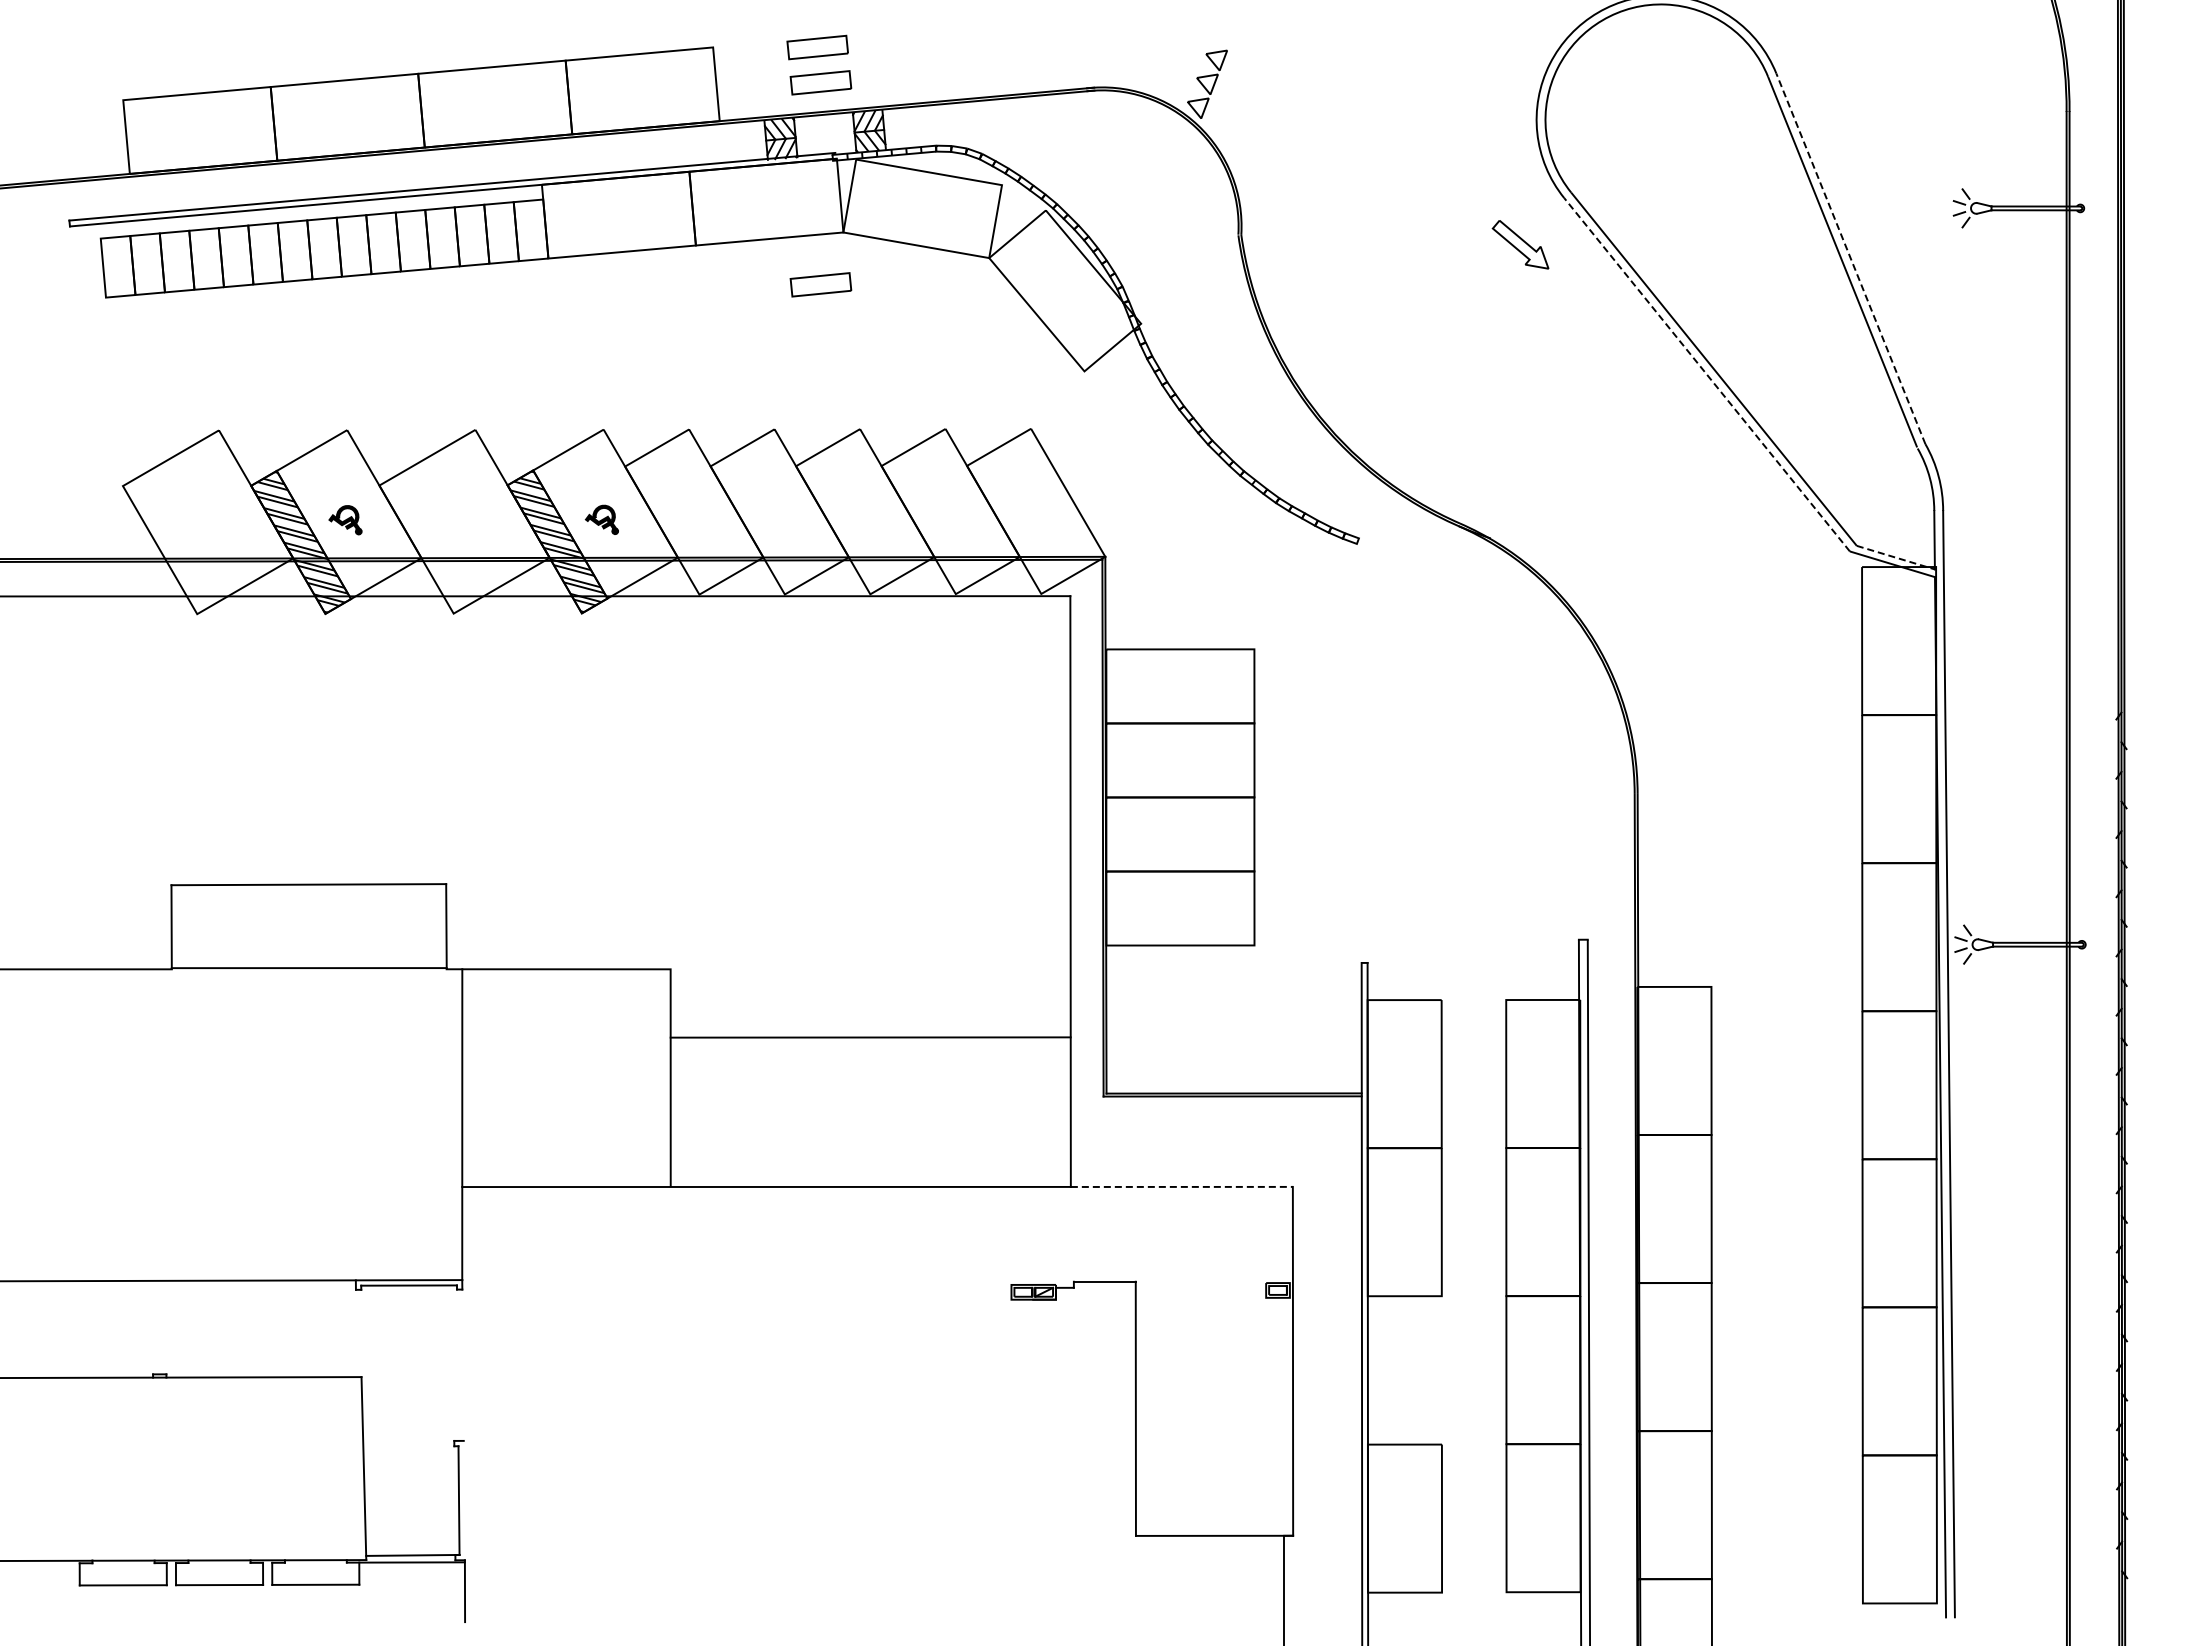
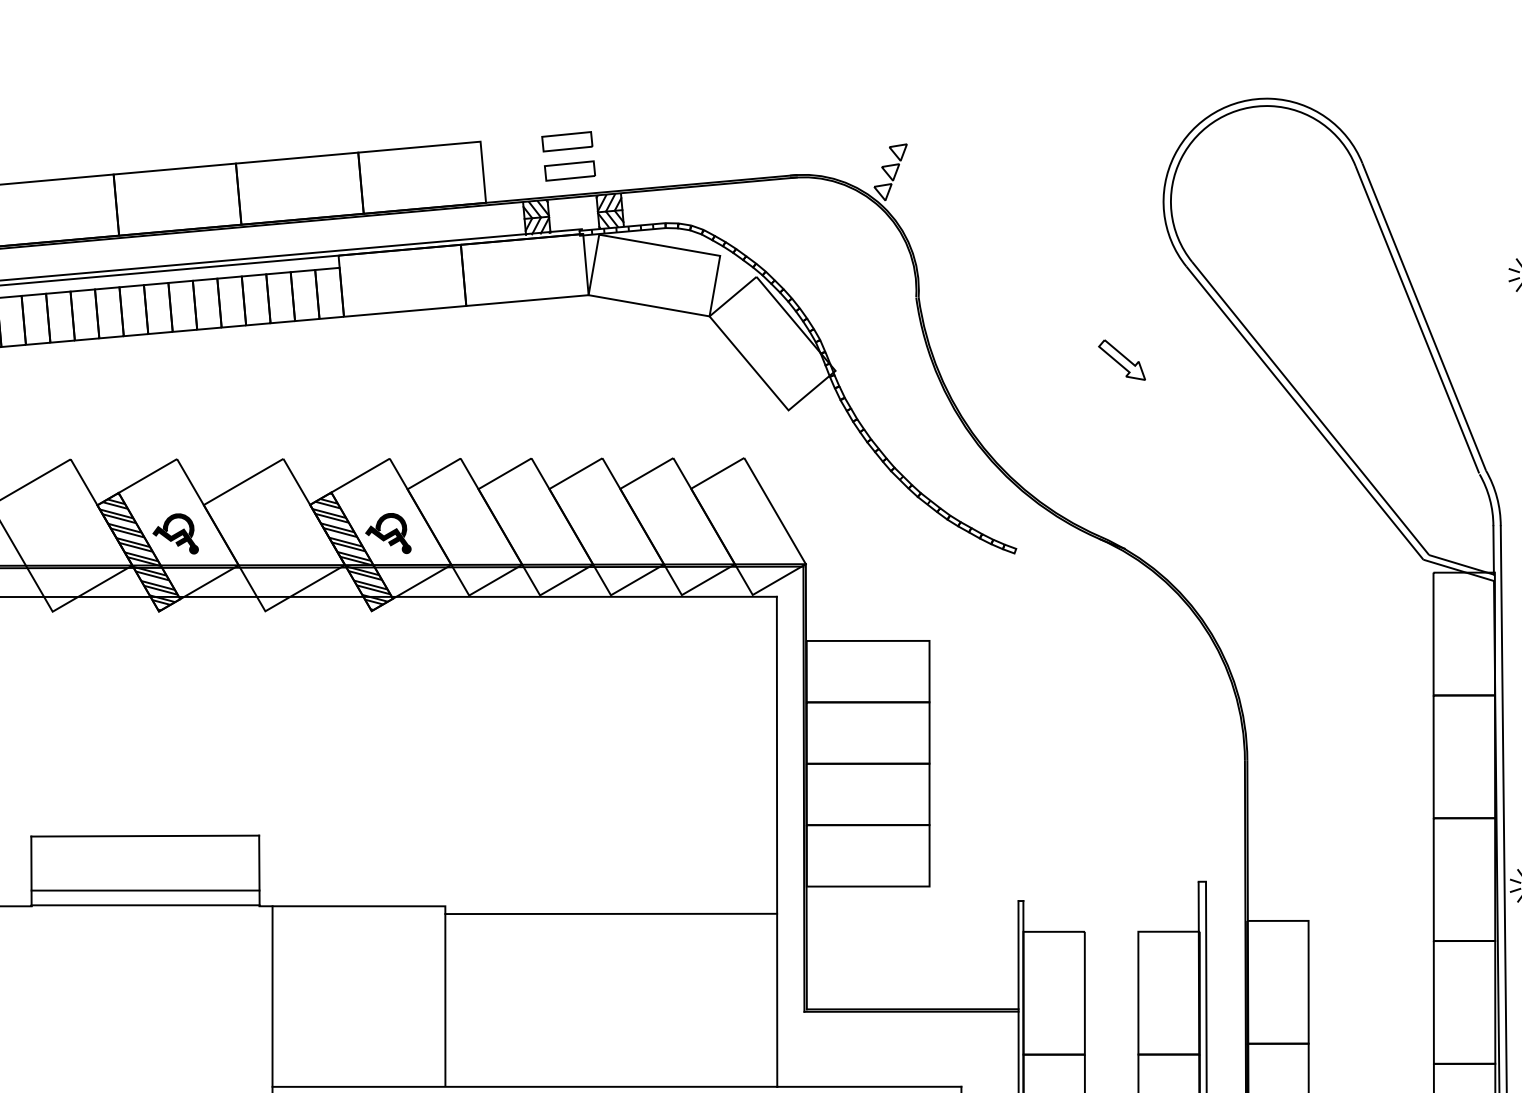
part: (1520, 244) -> (1122, 359), moved
line: (1850, 258) -> (1423, 316), dashed -> solid
part: (820, 284) -> (569, 338), removed
line: (1706, 374) -> (1304, 412), dashed -> solid
part: (345, 519) -> (175, 533), size x1.67
part: (601, 519) -> (387, 533), size x1.67
line: (1895, 557) -> (1461, 564), dashed -> solid
line: (308, 950) -> (144, 890), added
line: (870, 1037) -> (611, 913), moved
line: (1182, 1186) -> (869, 1086), dashed -> solid

